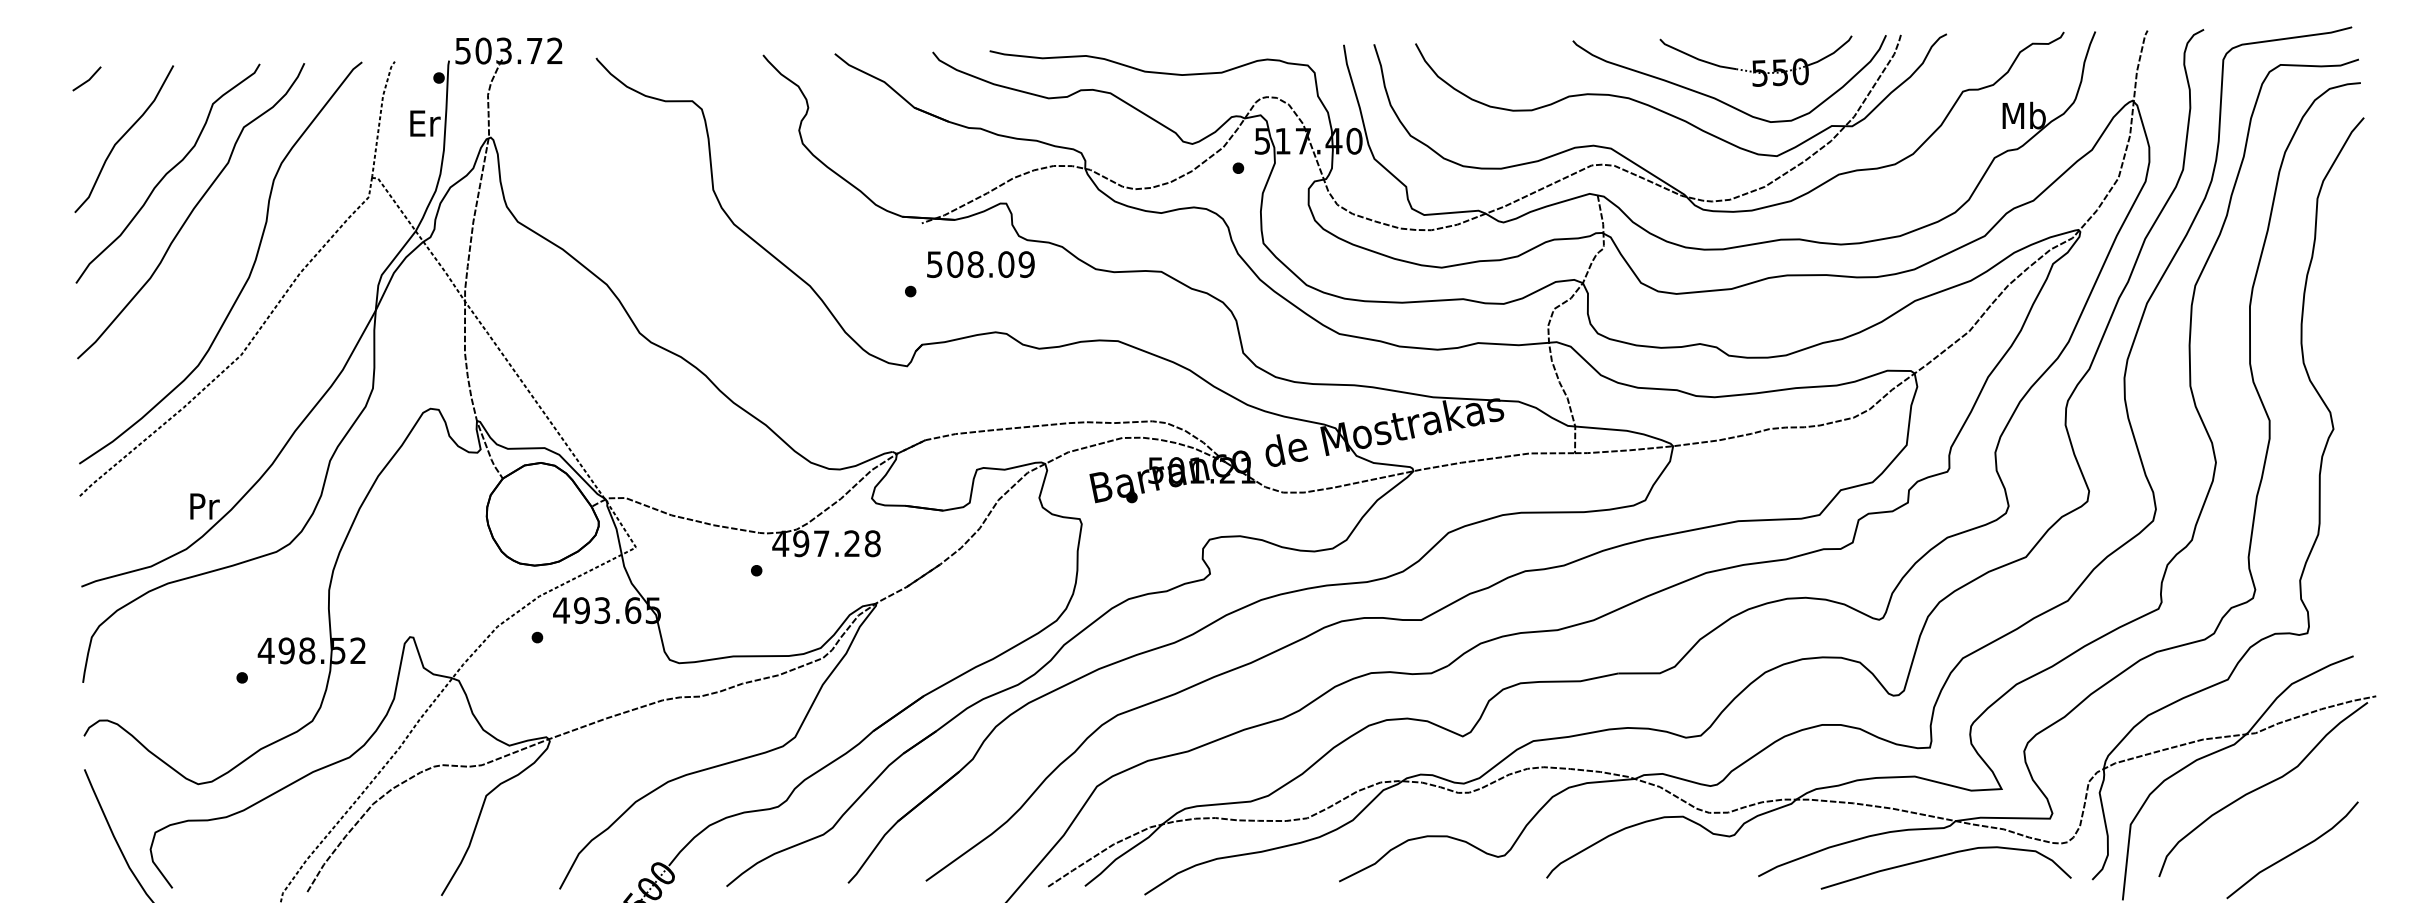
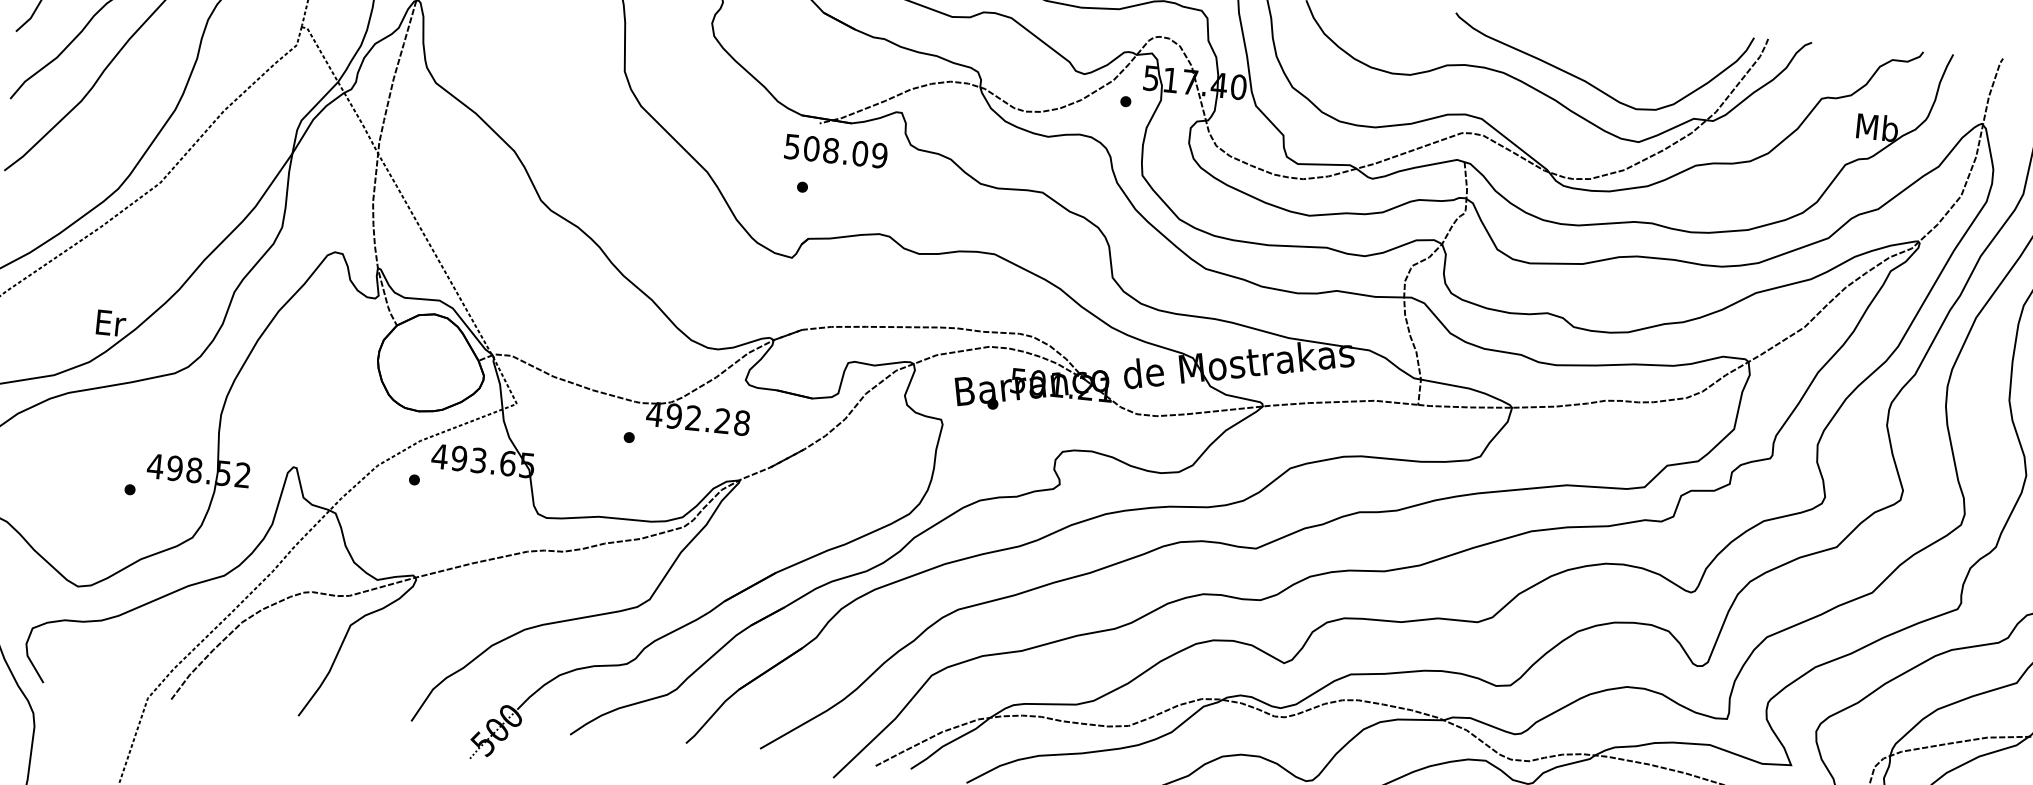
part: (1755, 60) -> (1627, 49), removed
text: (980, 264) -> (835, 151), moved
text: (205, 506) -> (111, 323), Pr -> Er
text: (821, 543) -> (693, 417), 497.28 -> 492.28

